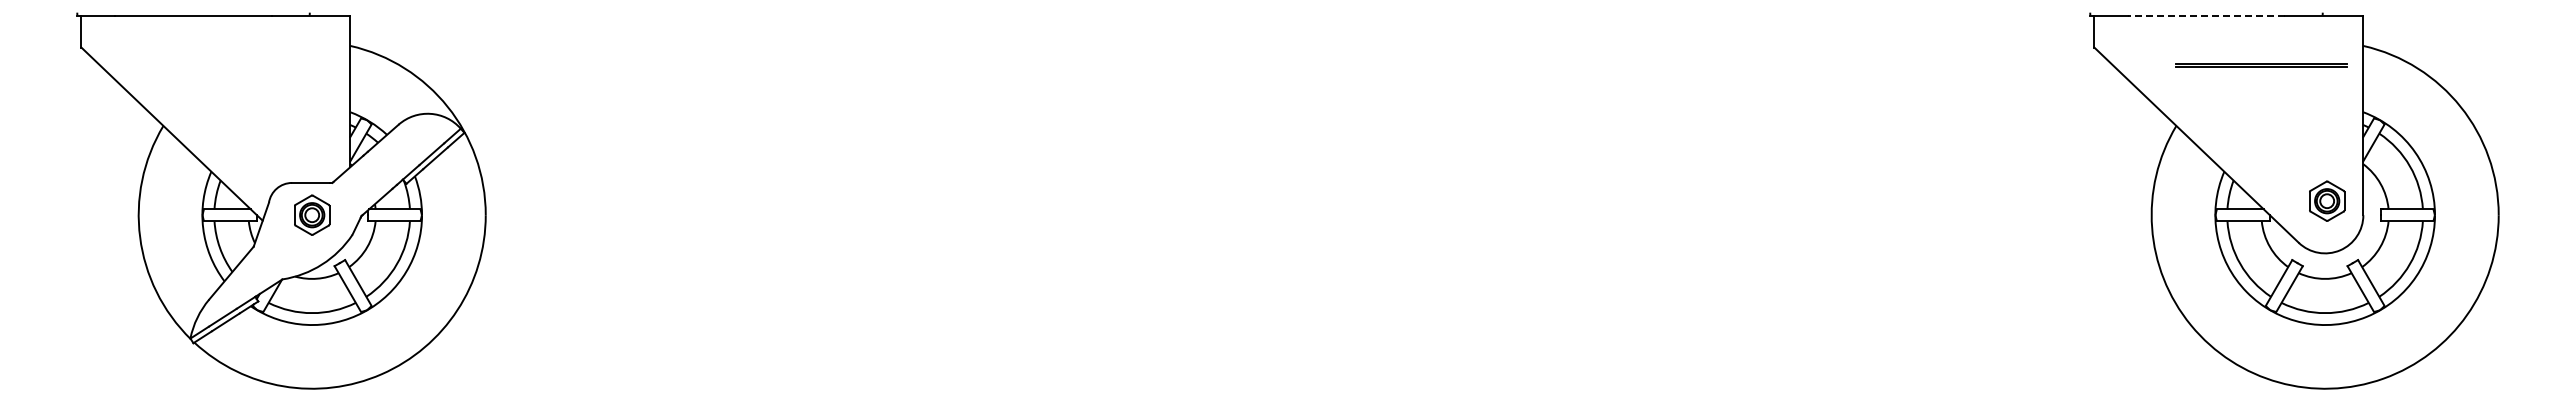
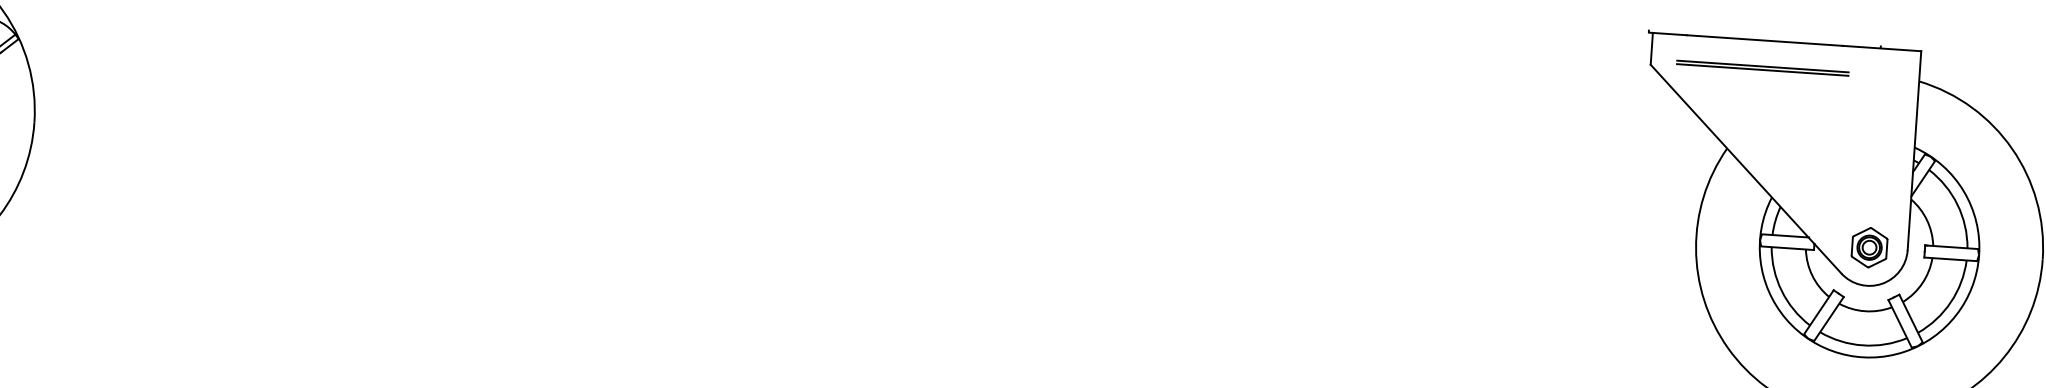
line: (2205, 15) -> (1763, 40), dashed -> solid
line: (2261, 64) -> (1762, 67), moved
part: (2327, 200) -> (1869, 247), moved

